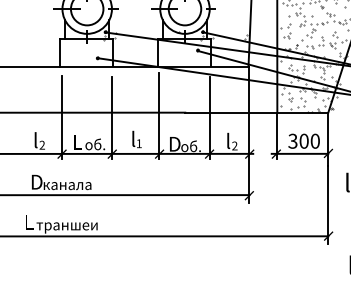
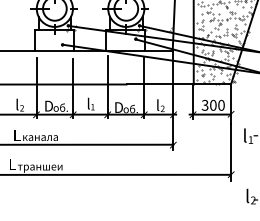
text: (78, 141) -> (48, 105), L -> D
text: (37, 182) -> (18, 135), D -> L

